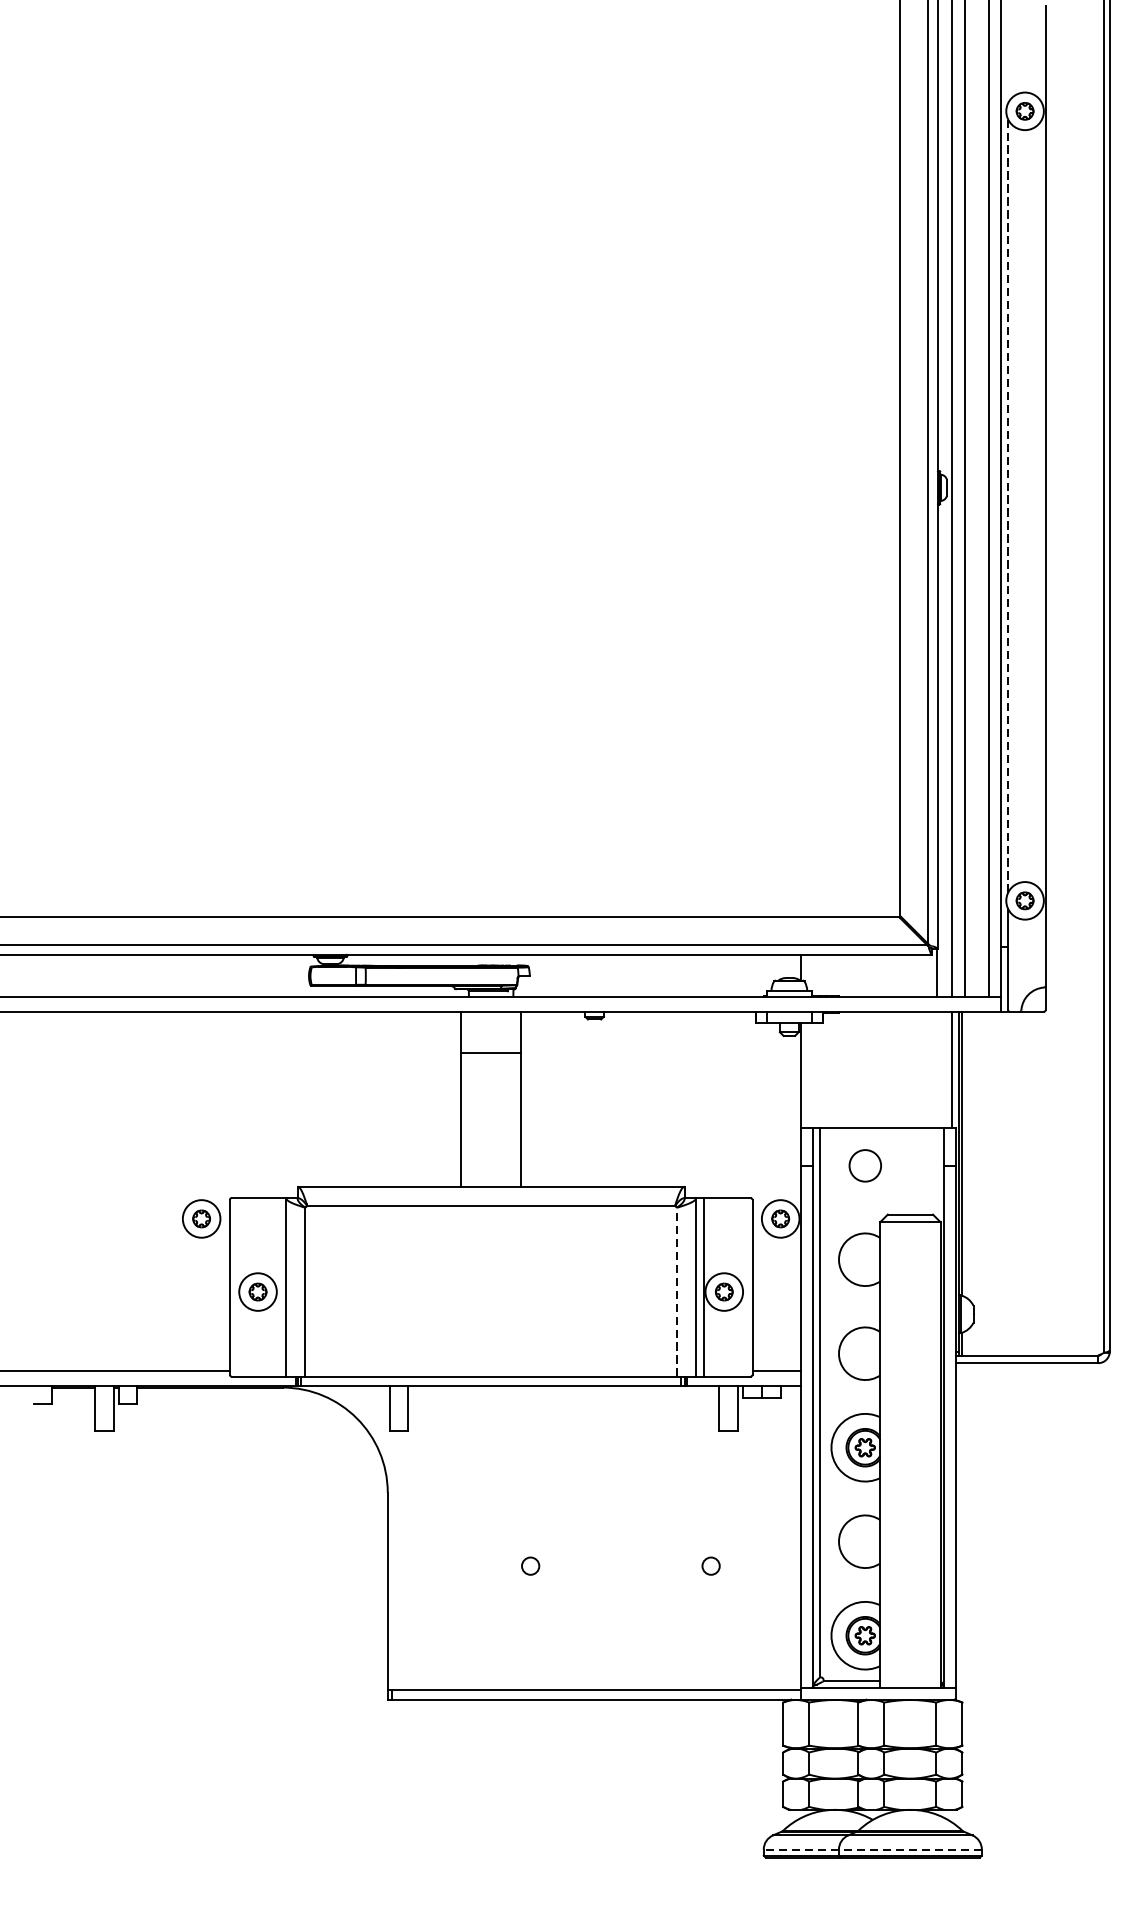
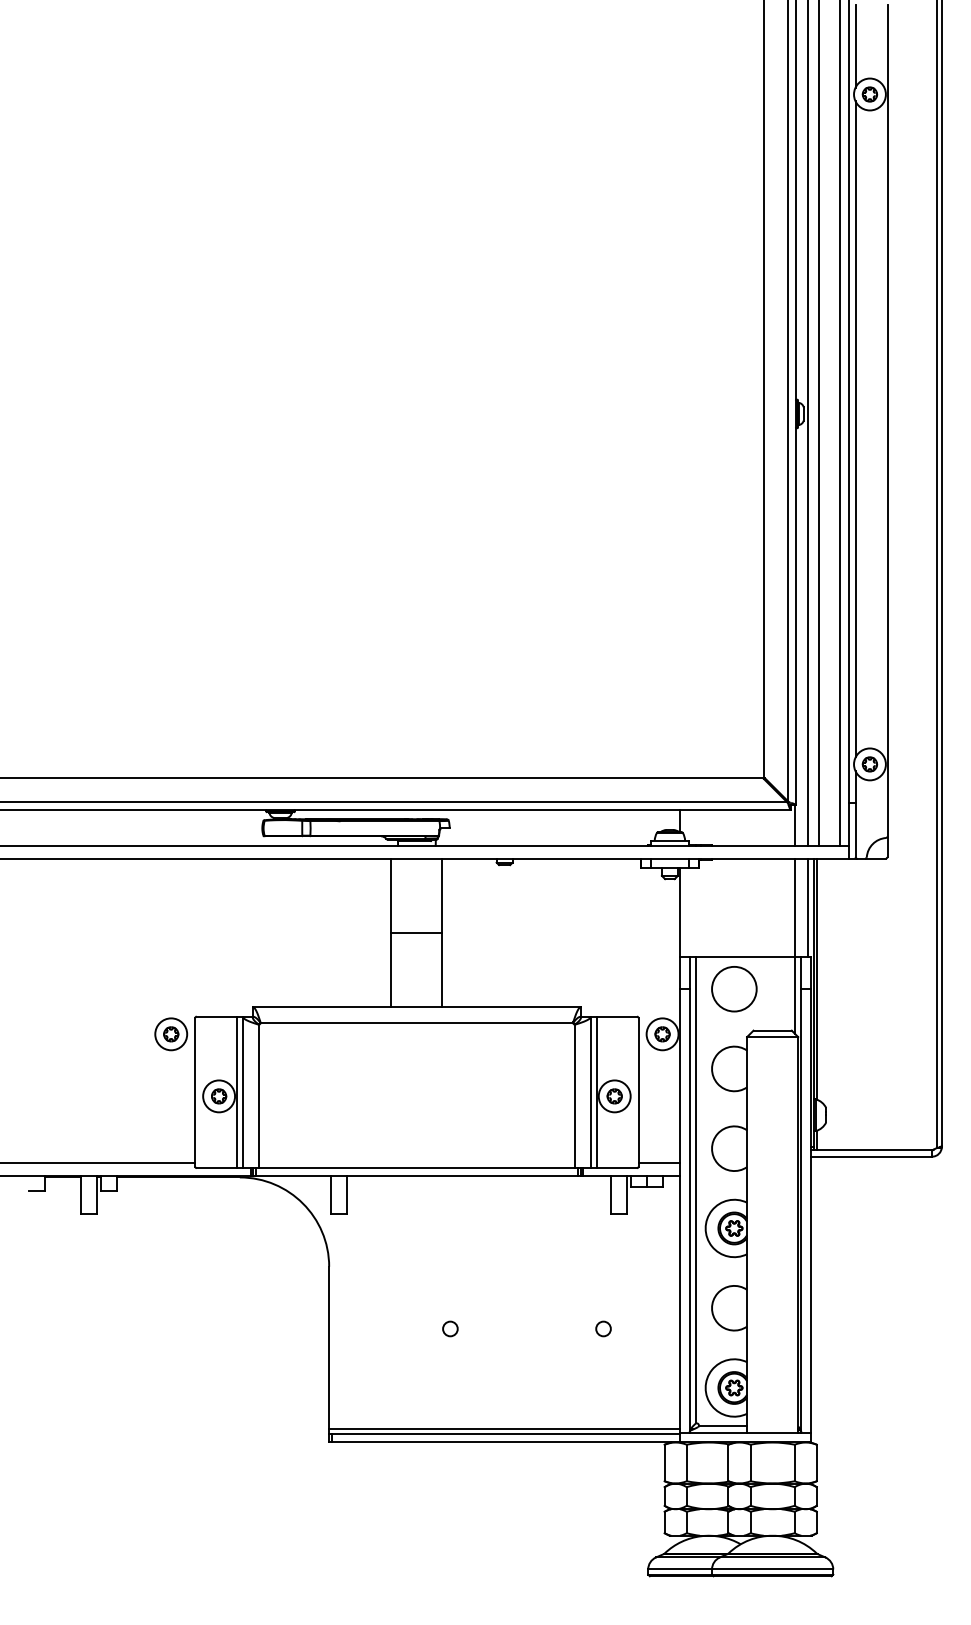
line: (1008, 54) -> (855, 46), added
line: (1008, 504) -> (855, 428), dashed -> solid
line: (490, 1052) -> (416, 933), moved
line: (936, 1114) -> (794, 945), added
circle: (865, 1166) -> (734, 989), size x1.67
line: (278, 1287) -> (236, 1092), added
line: (676, 1292) -> (574, 1096), dashed -> solid
line: (594, 1684) -> (504, 1429), added
line: (872, 1849) -> (740, 1569), dashed -> solid

